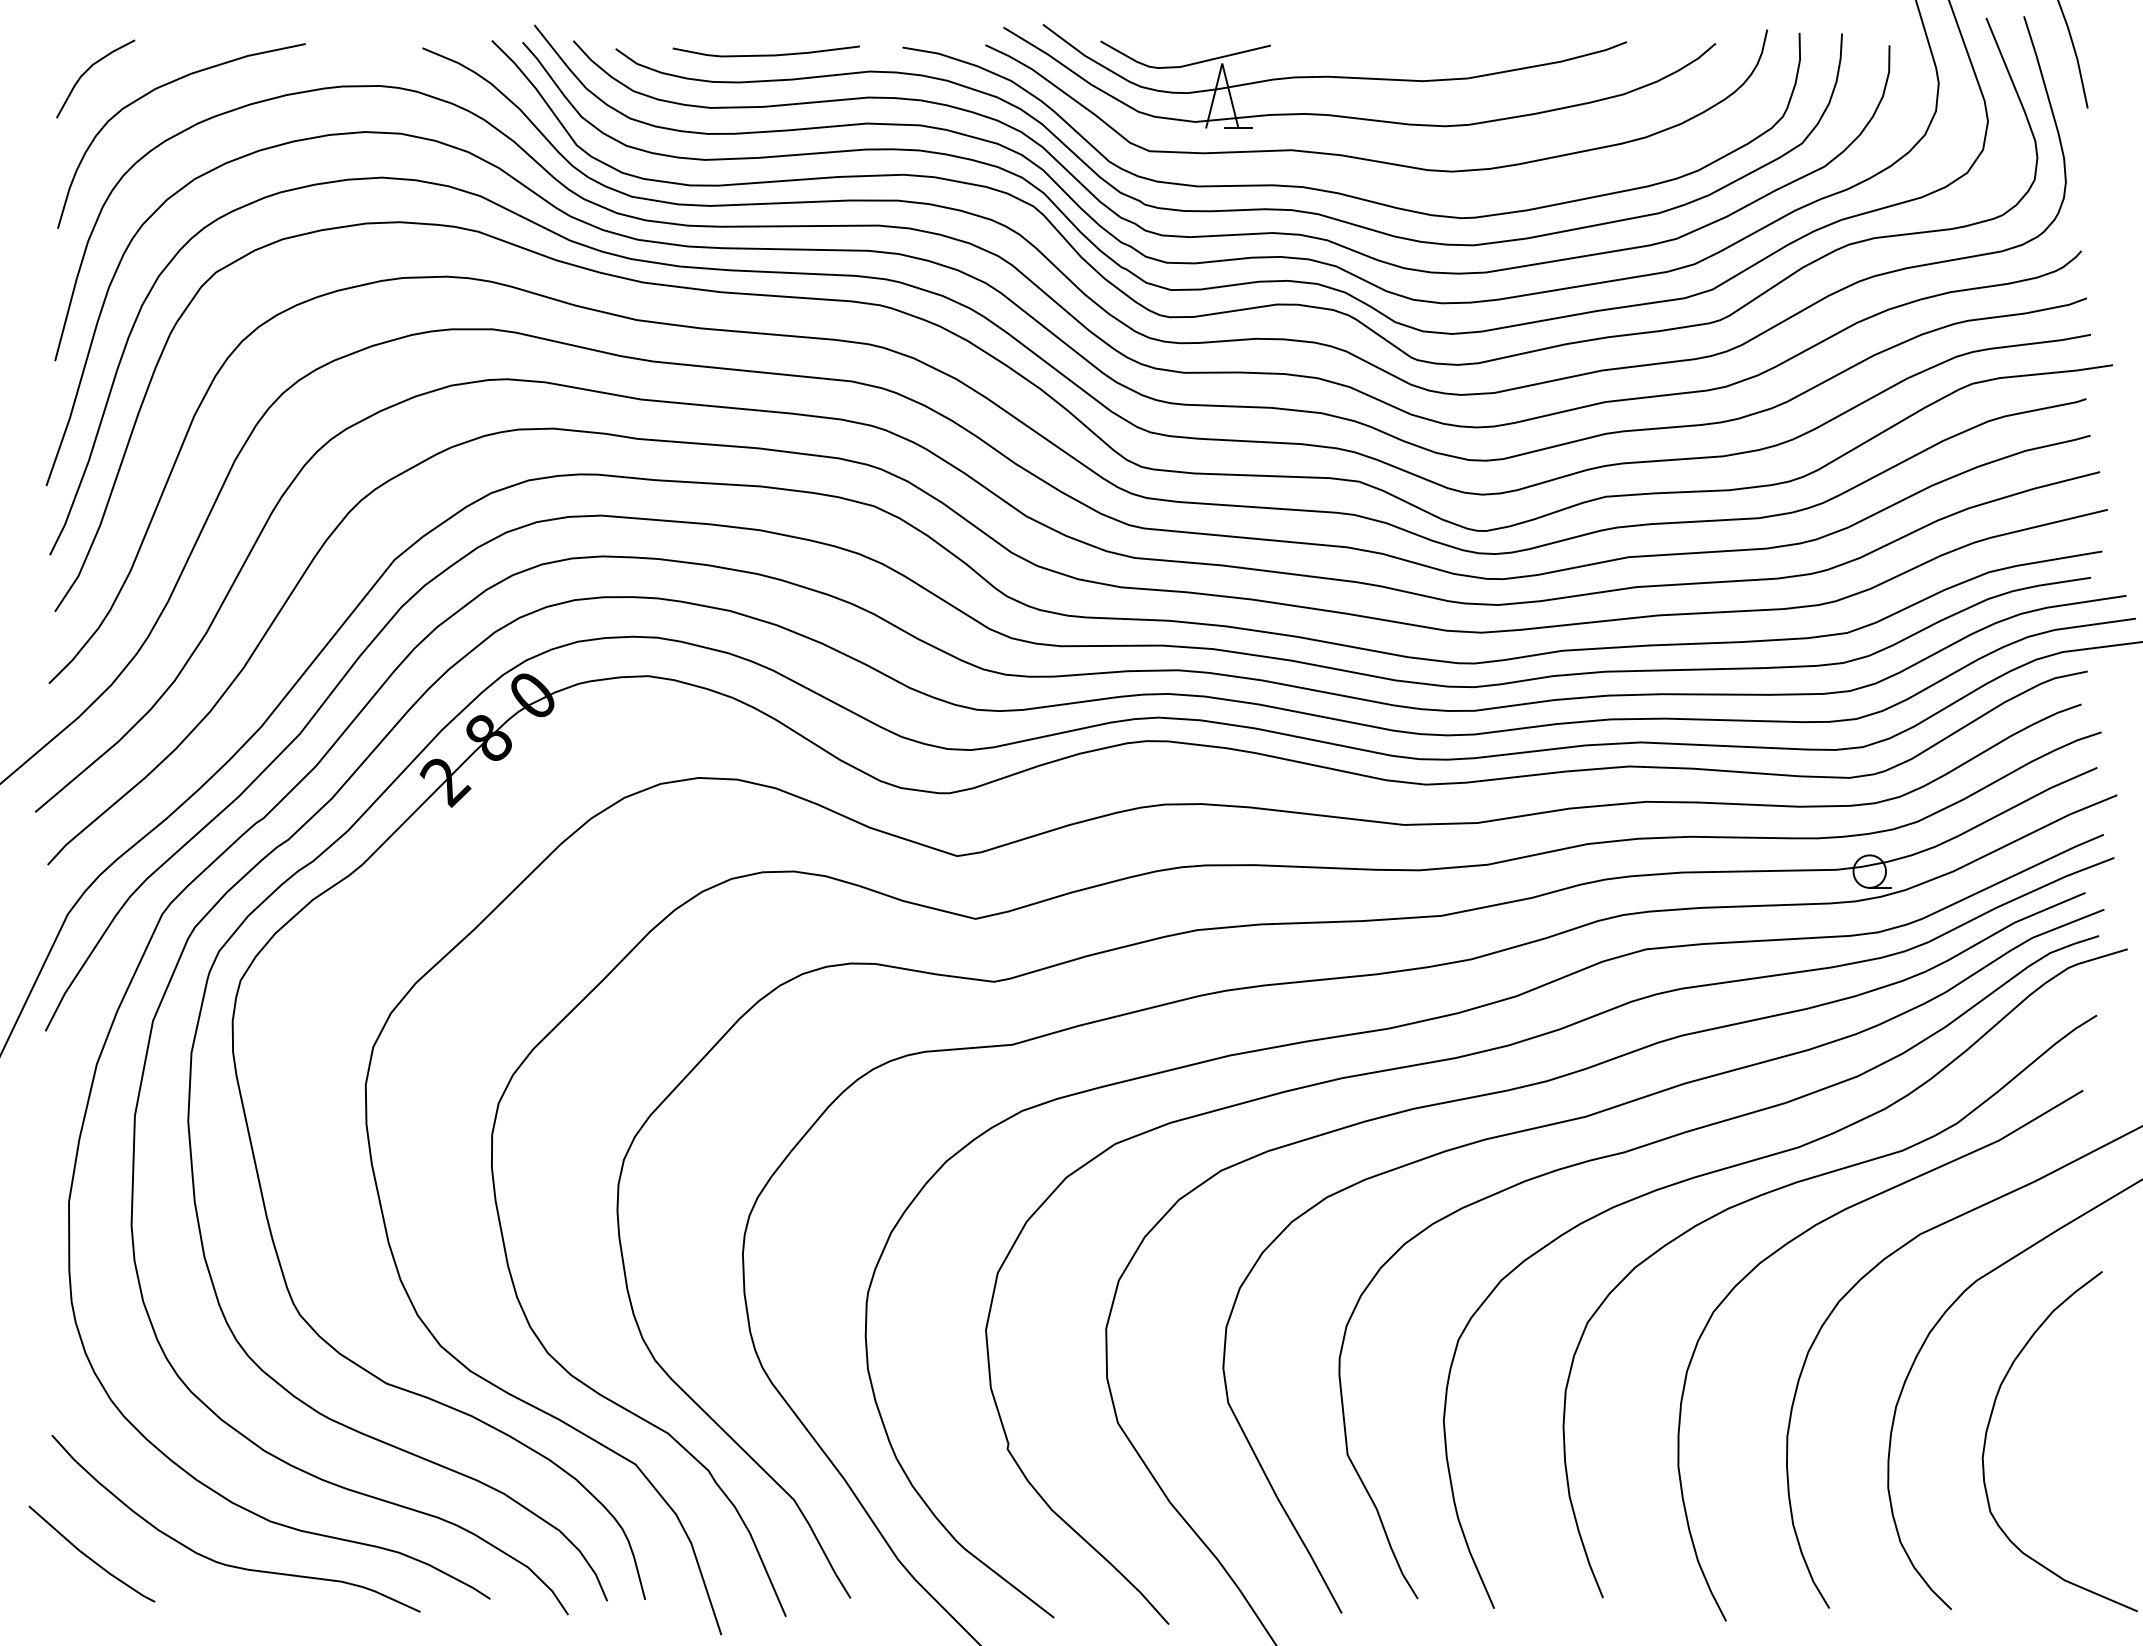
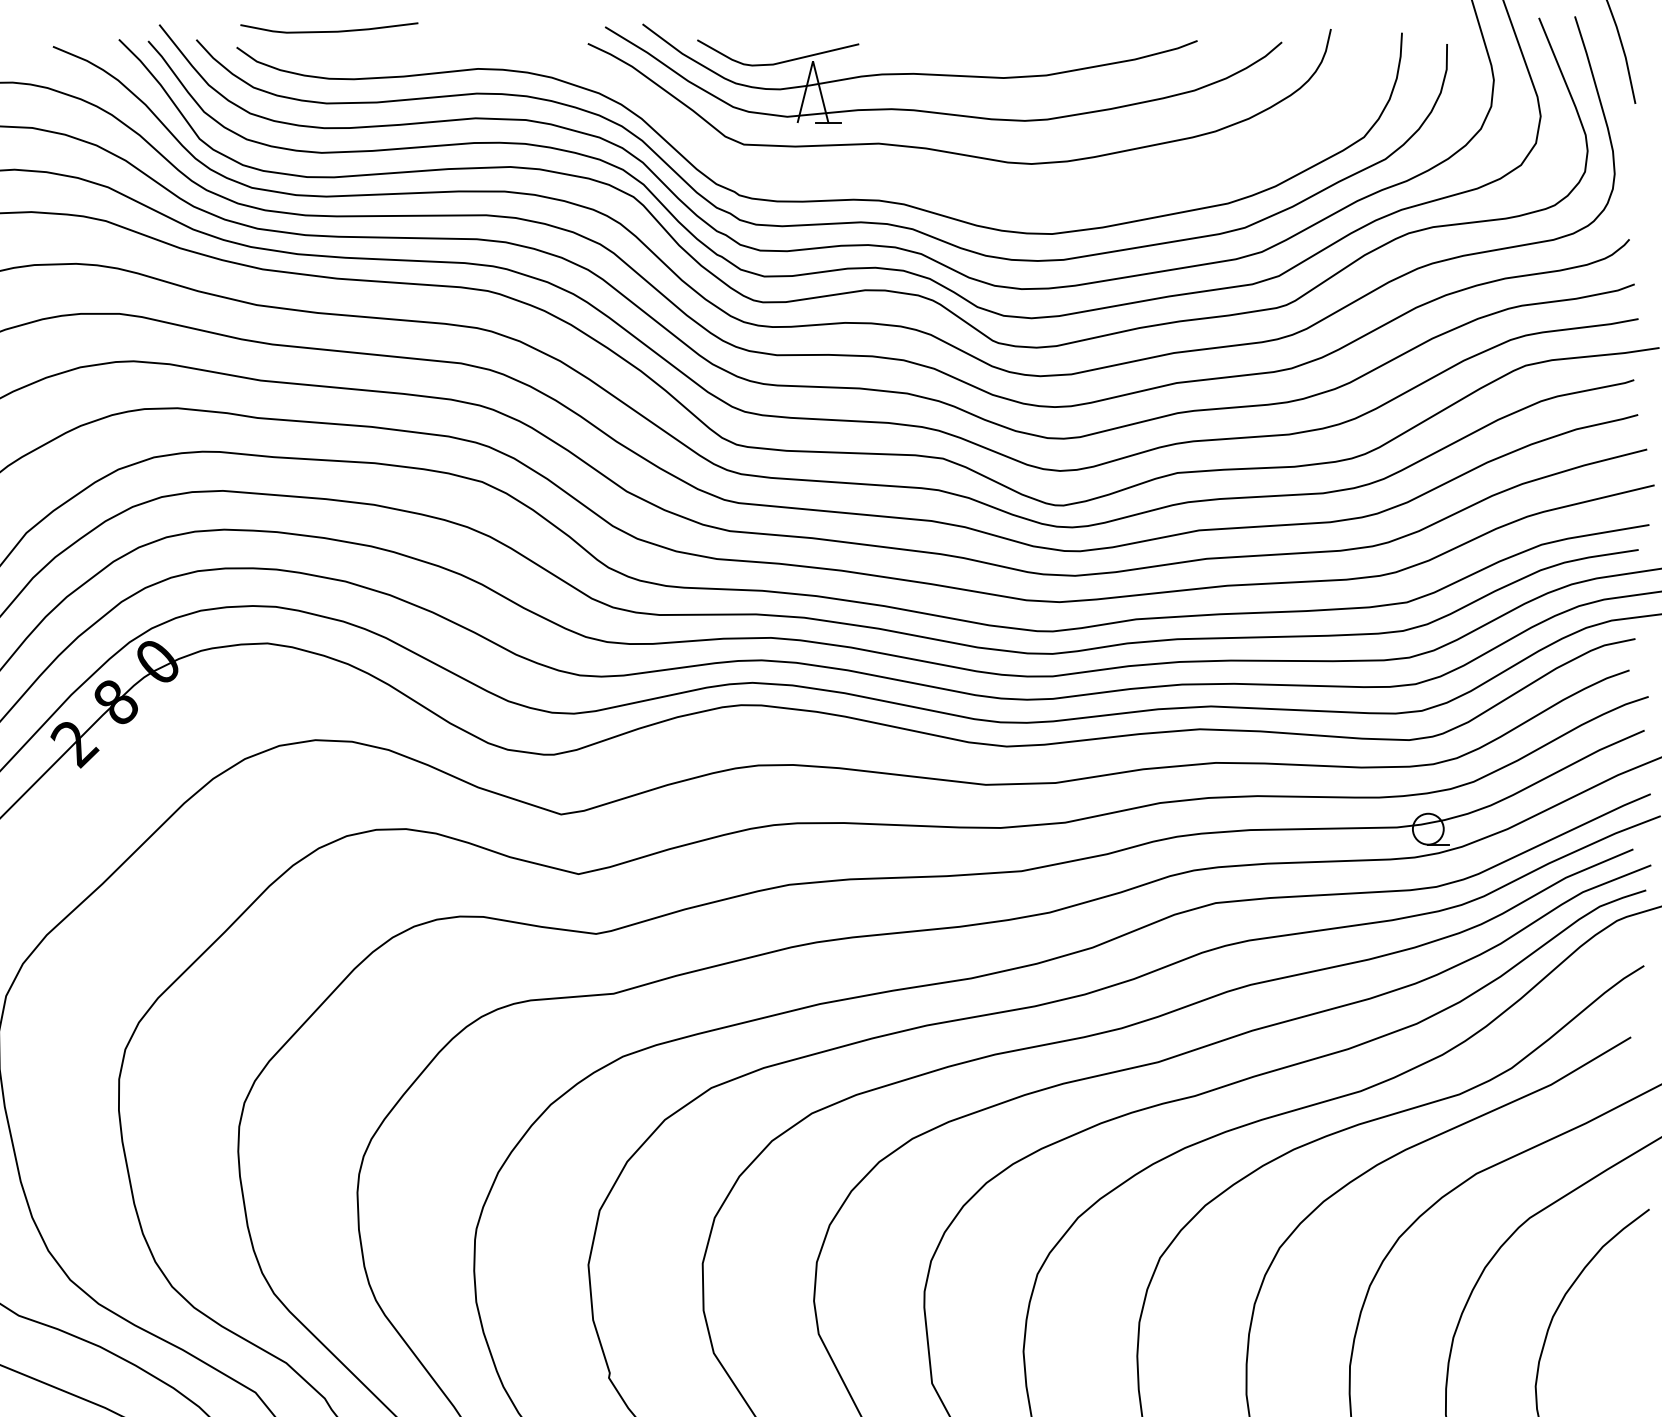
curve: (765, 54) -> (328, 30), moved
curve: (1340, 192) -> (925, 183), removed

